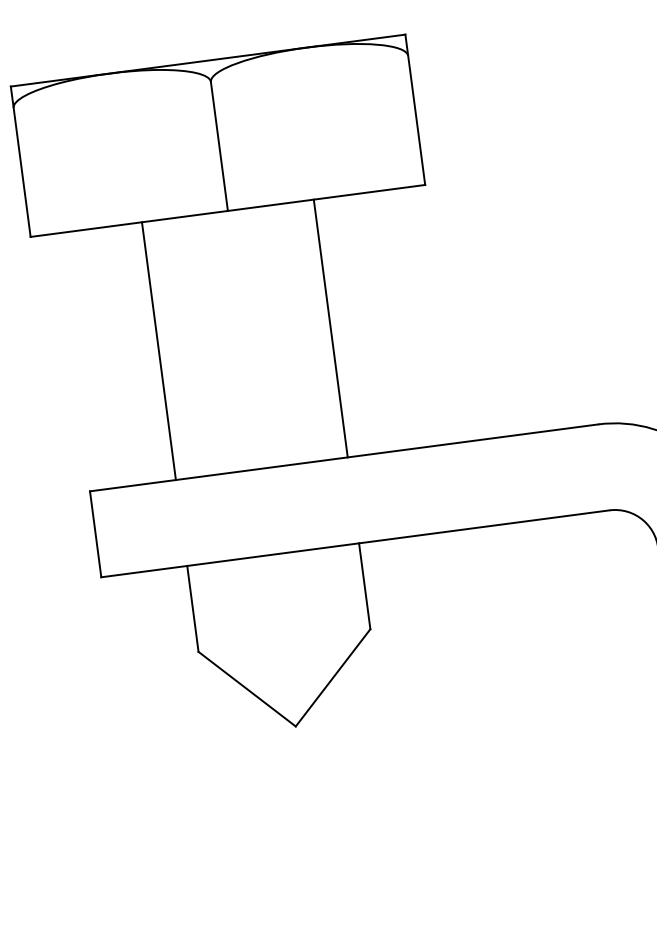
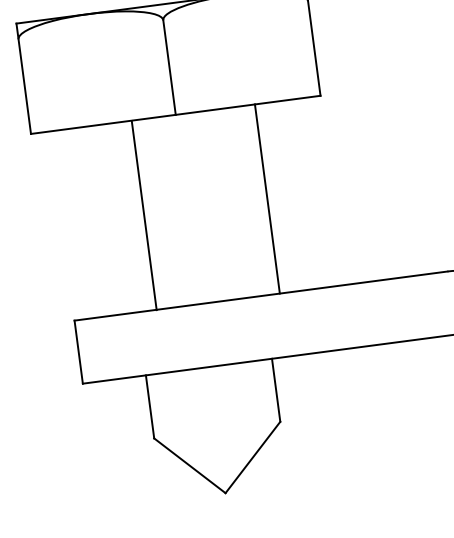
line: (330, 328) -> (267, 198), moved
line: (158, 351) -> (143, 215), moved

